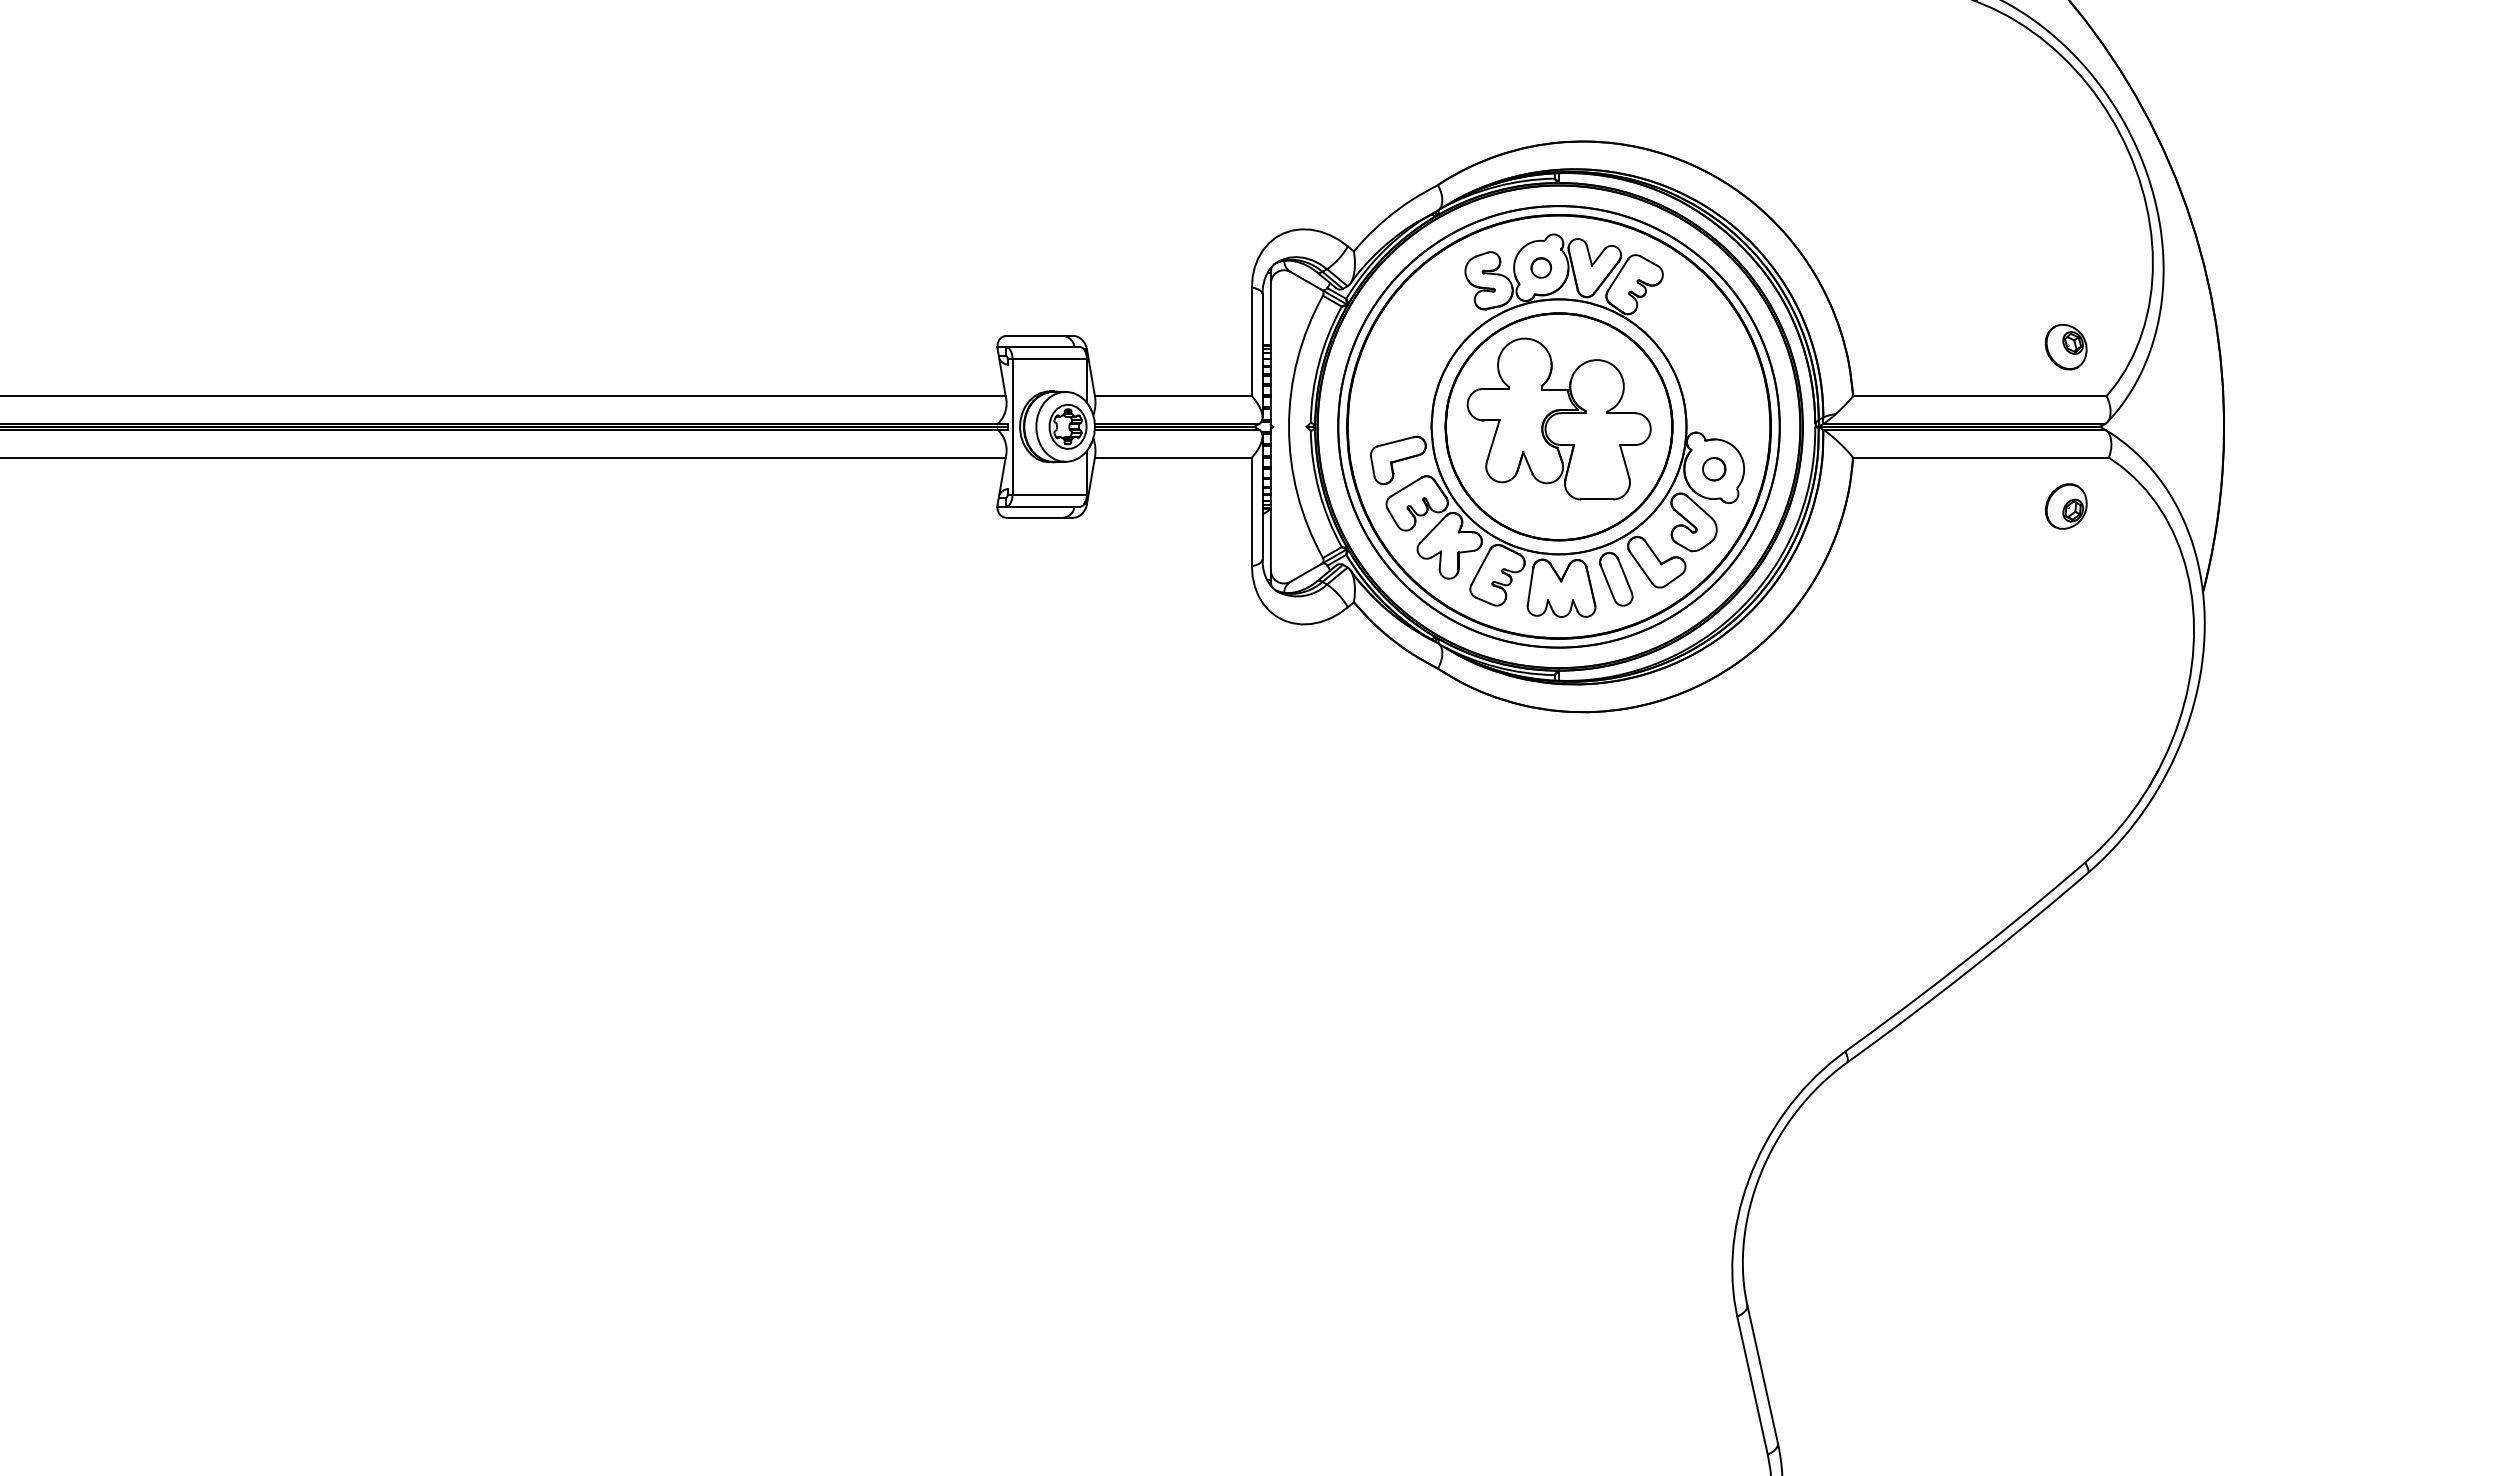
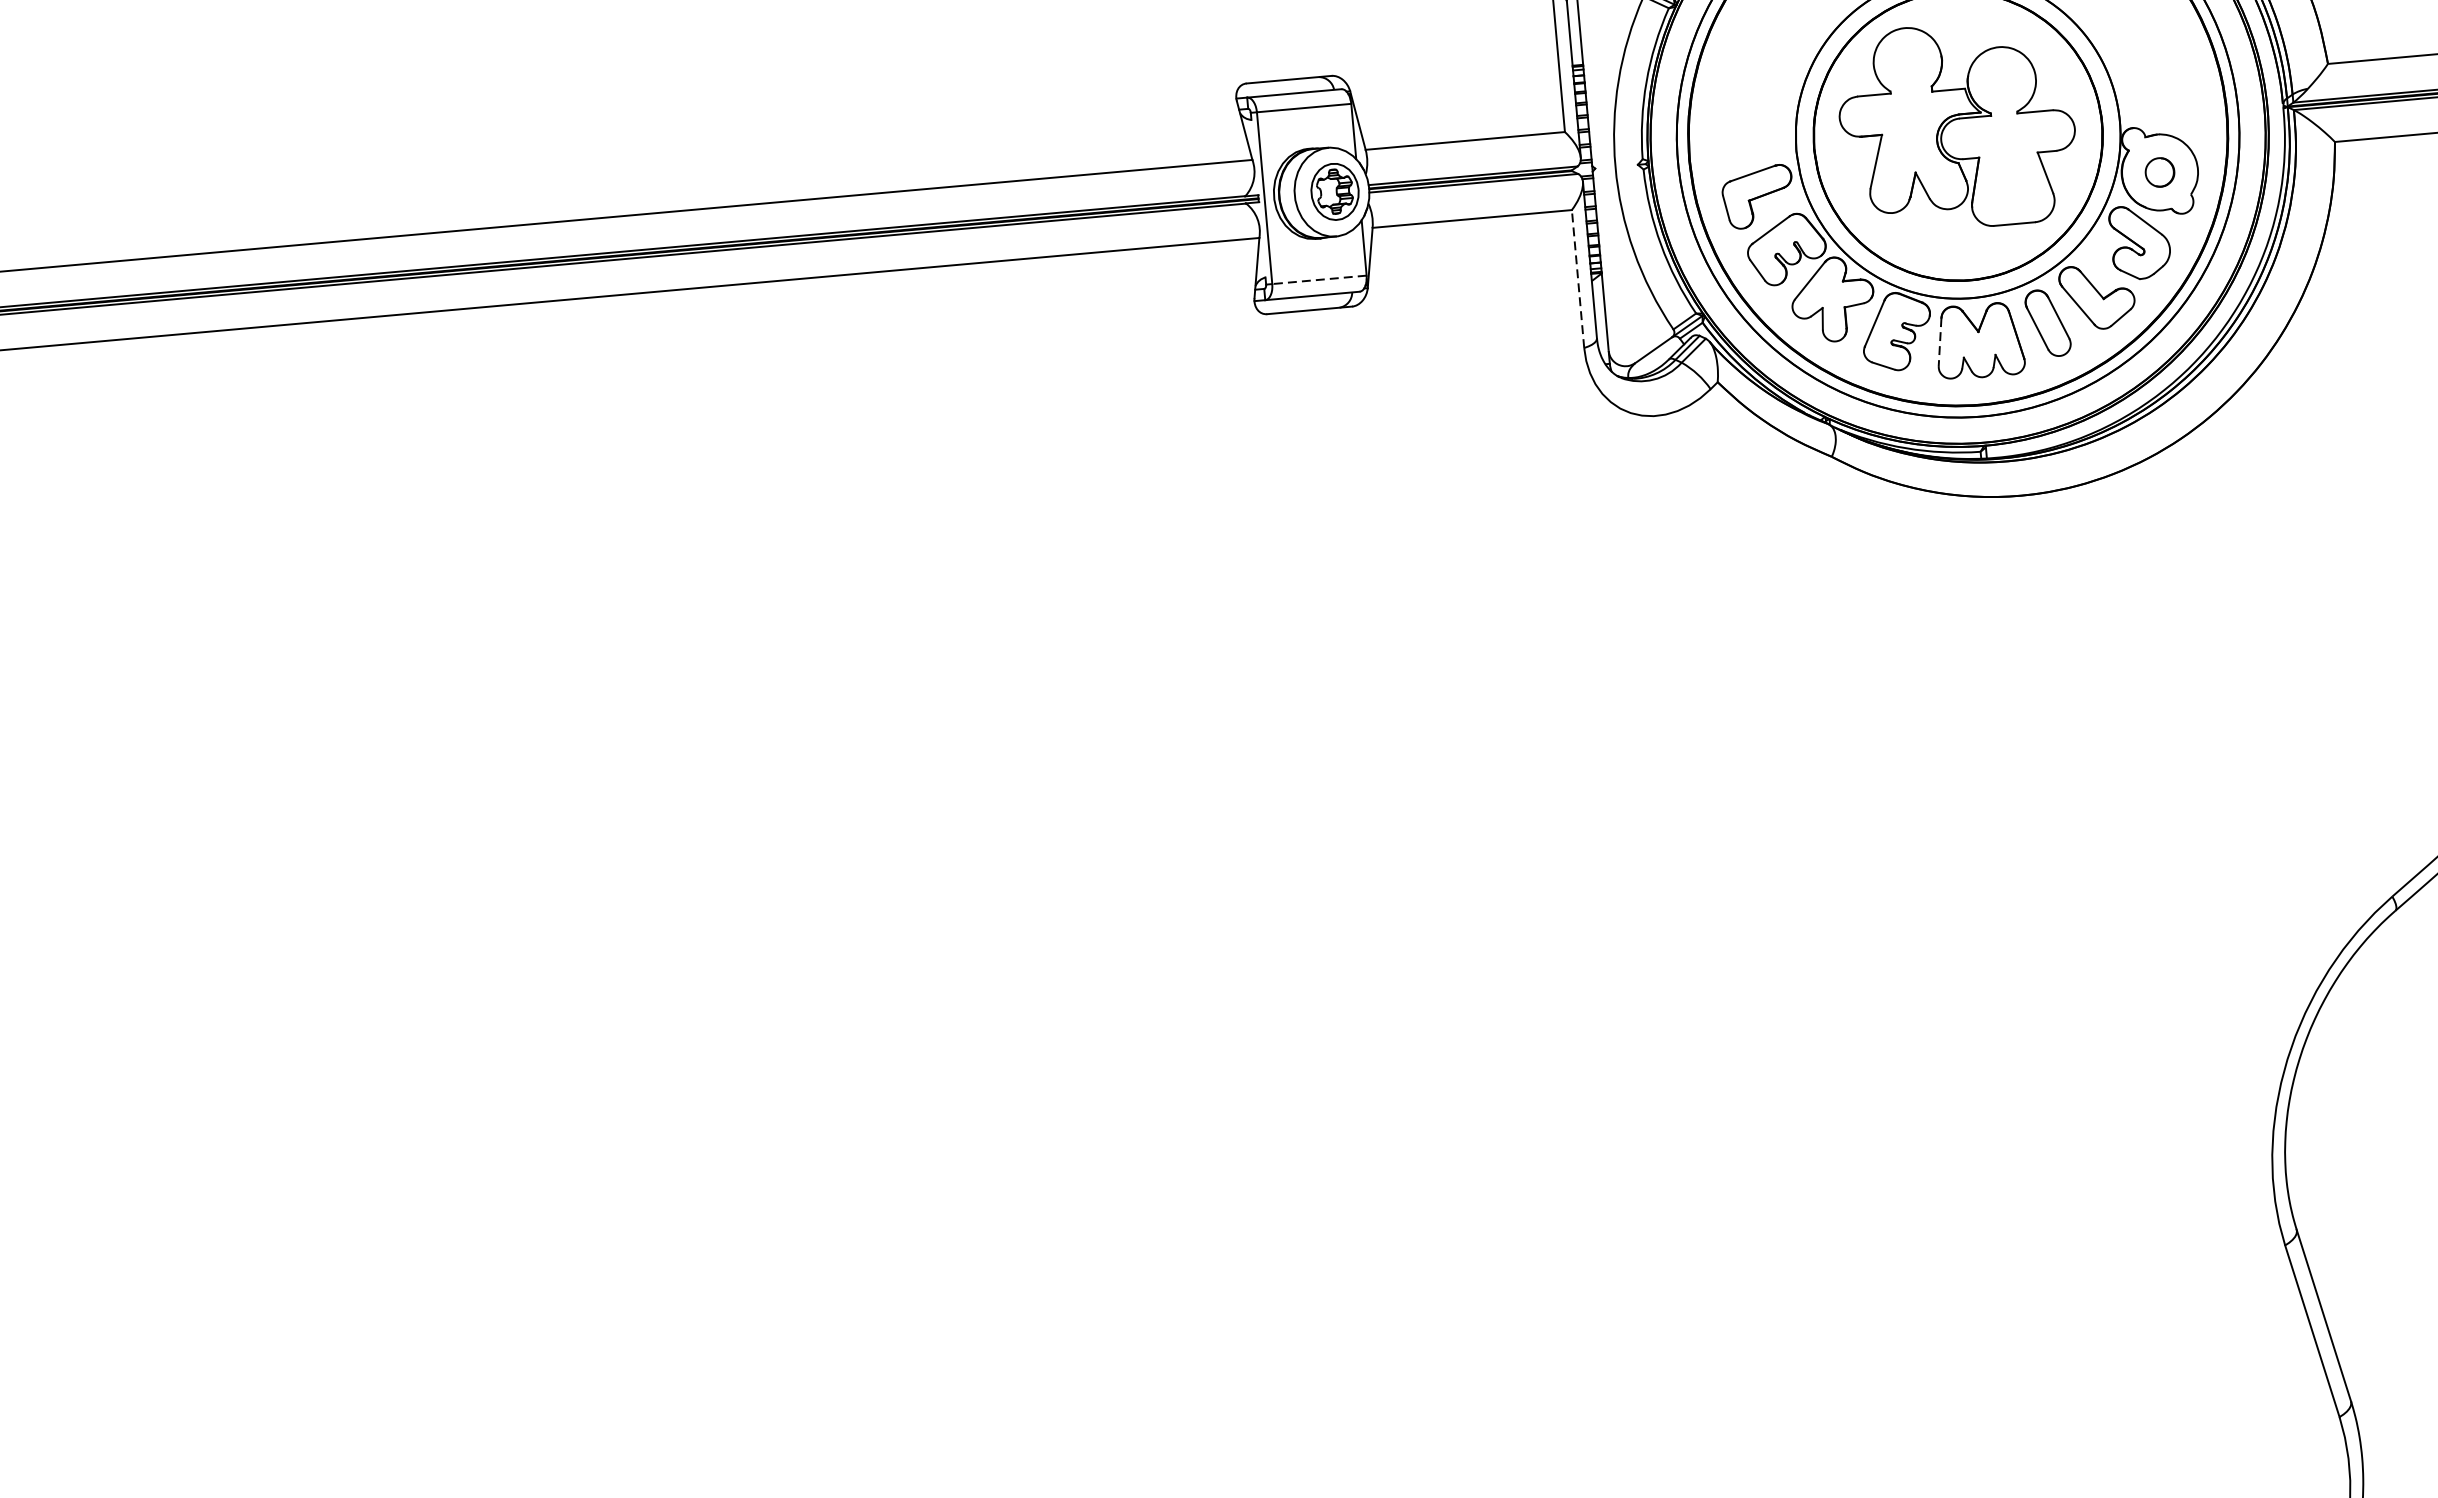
line: (1049, 494) -> (1319, 279), solid -> dashed
line: (1251, 511) -> (1577, 278), solid -> dashed
line: (1530, 586) -> (1940, 342), solid -> dashed

